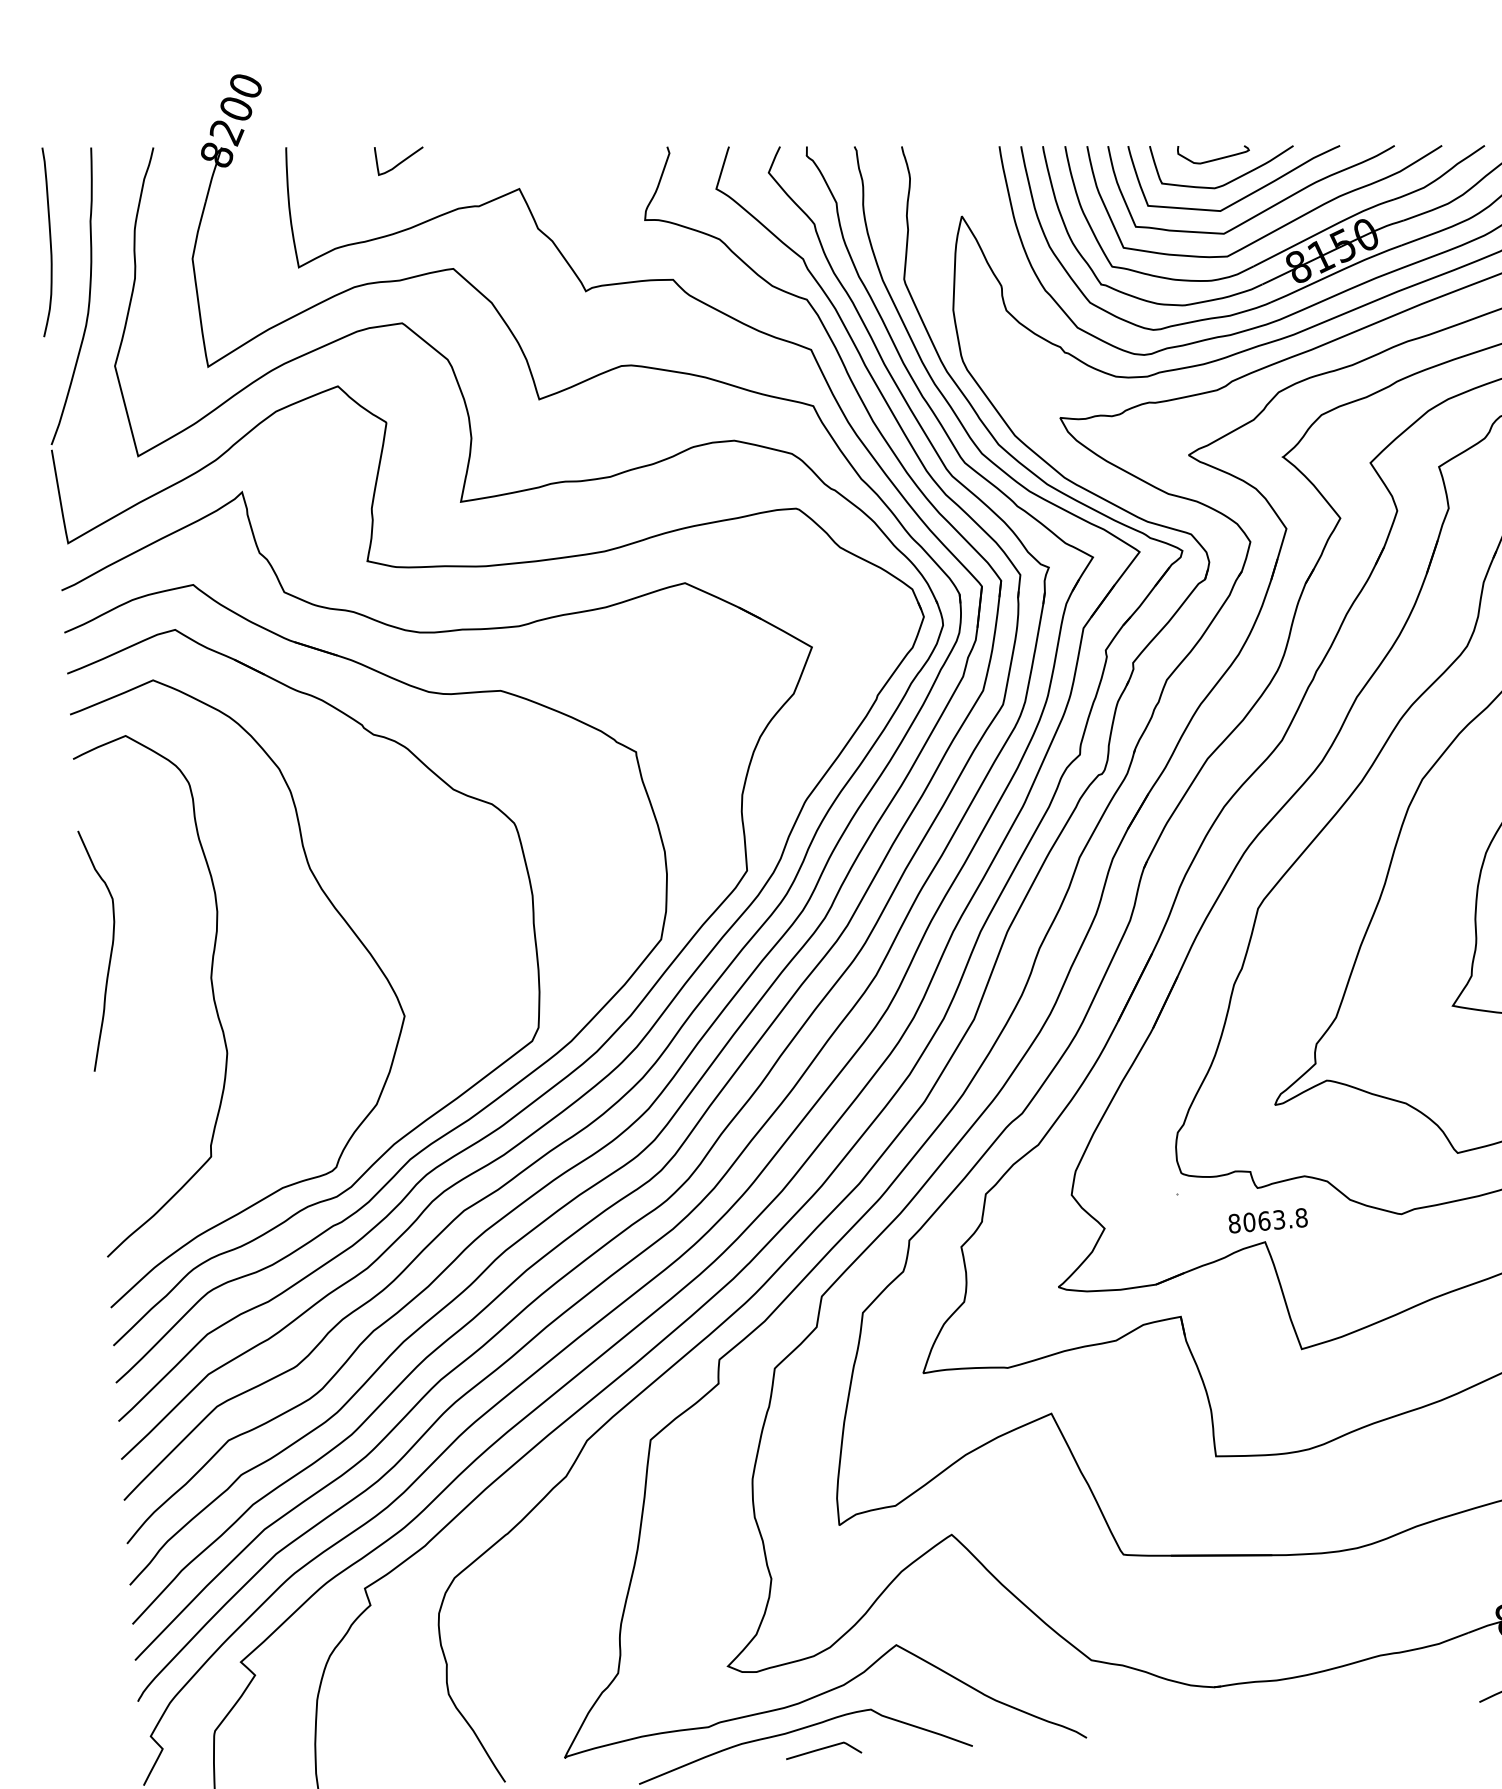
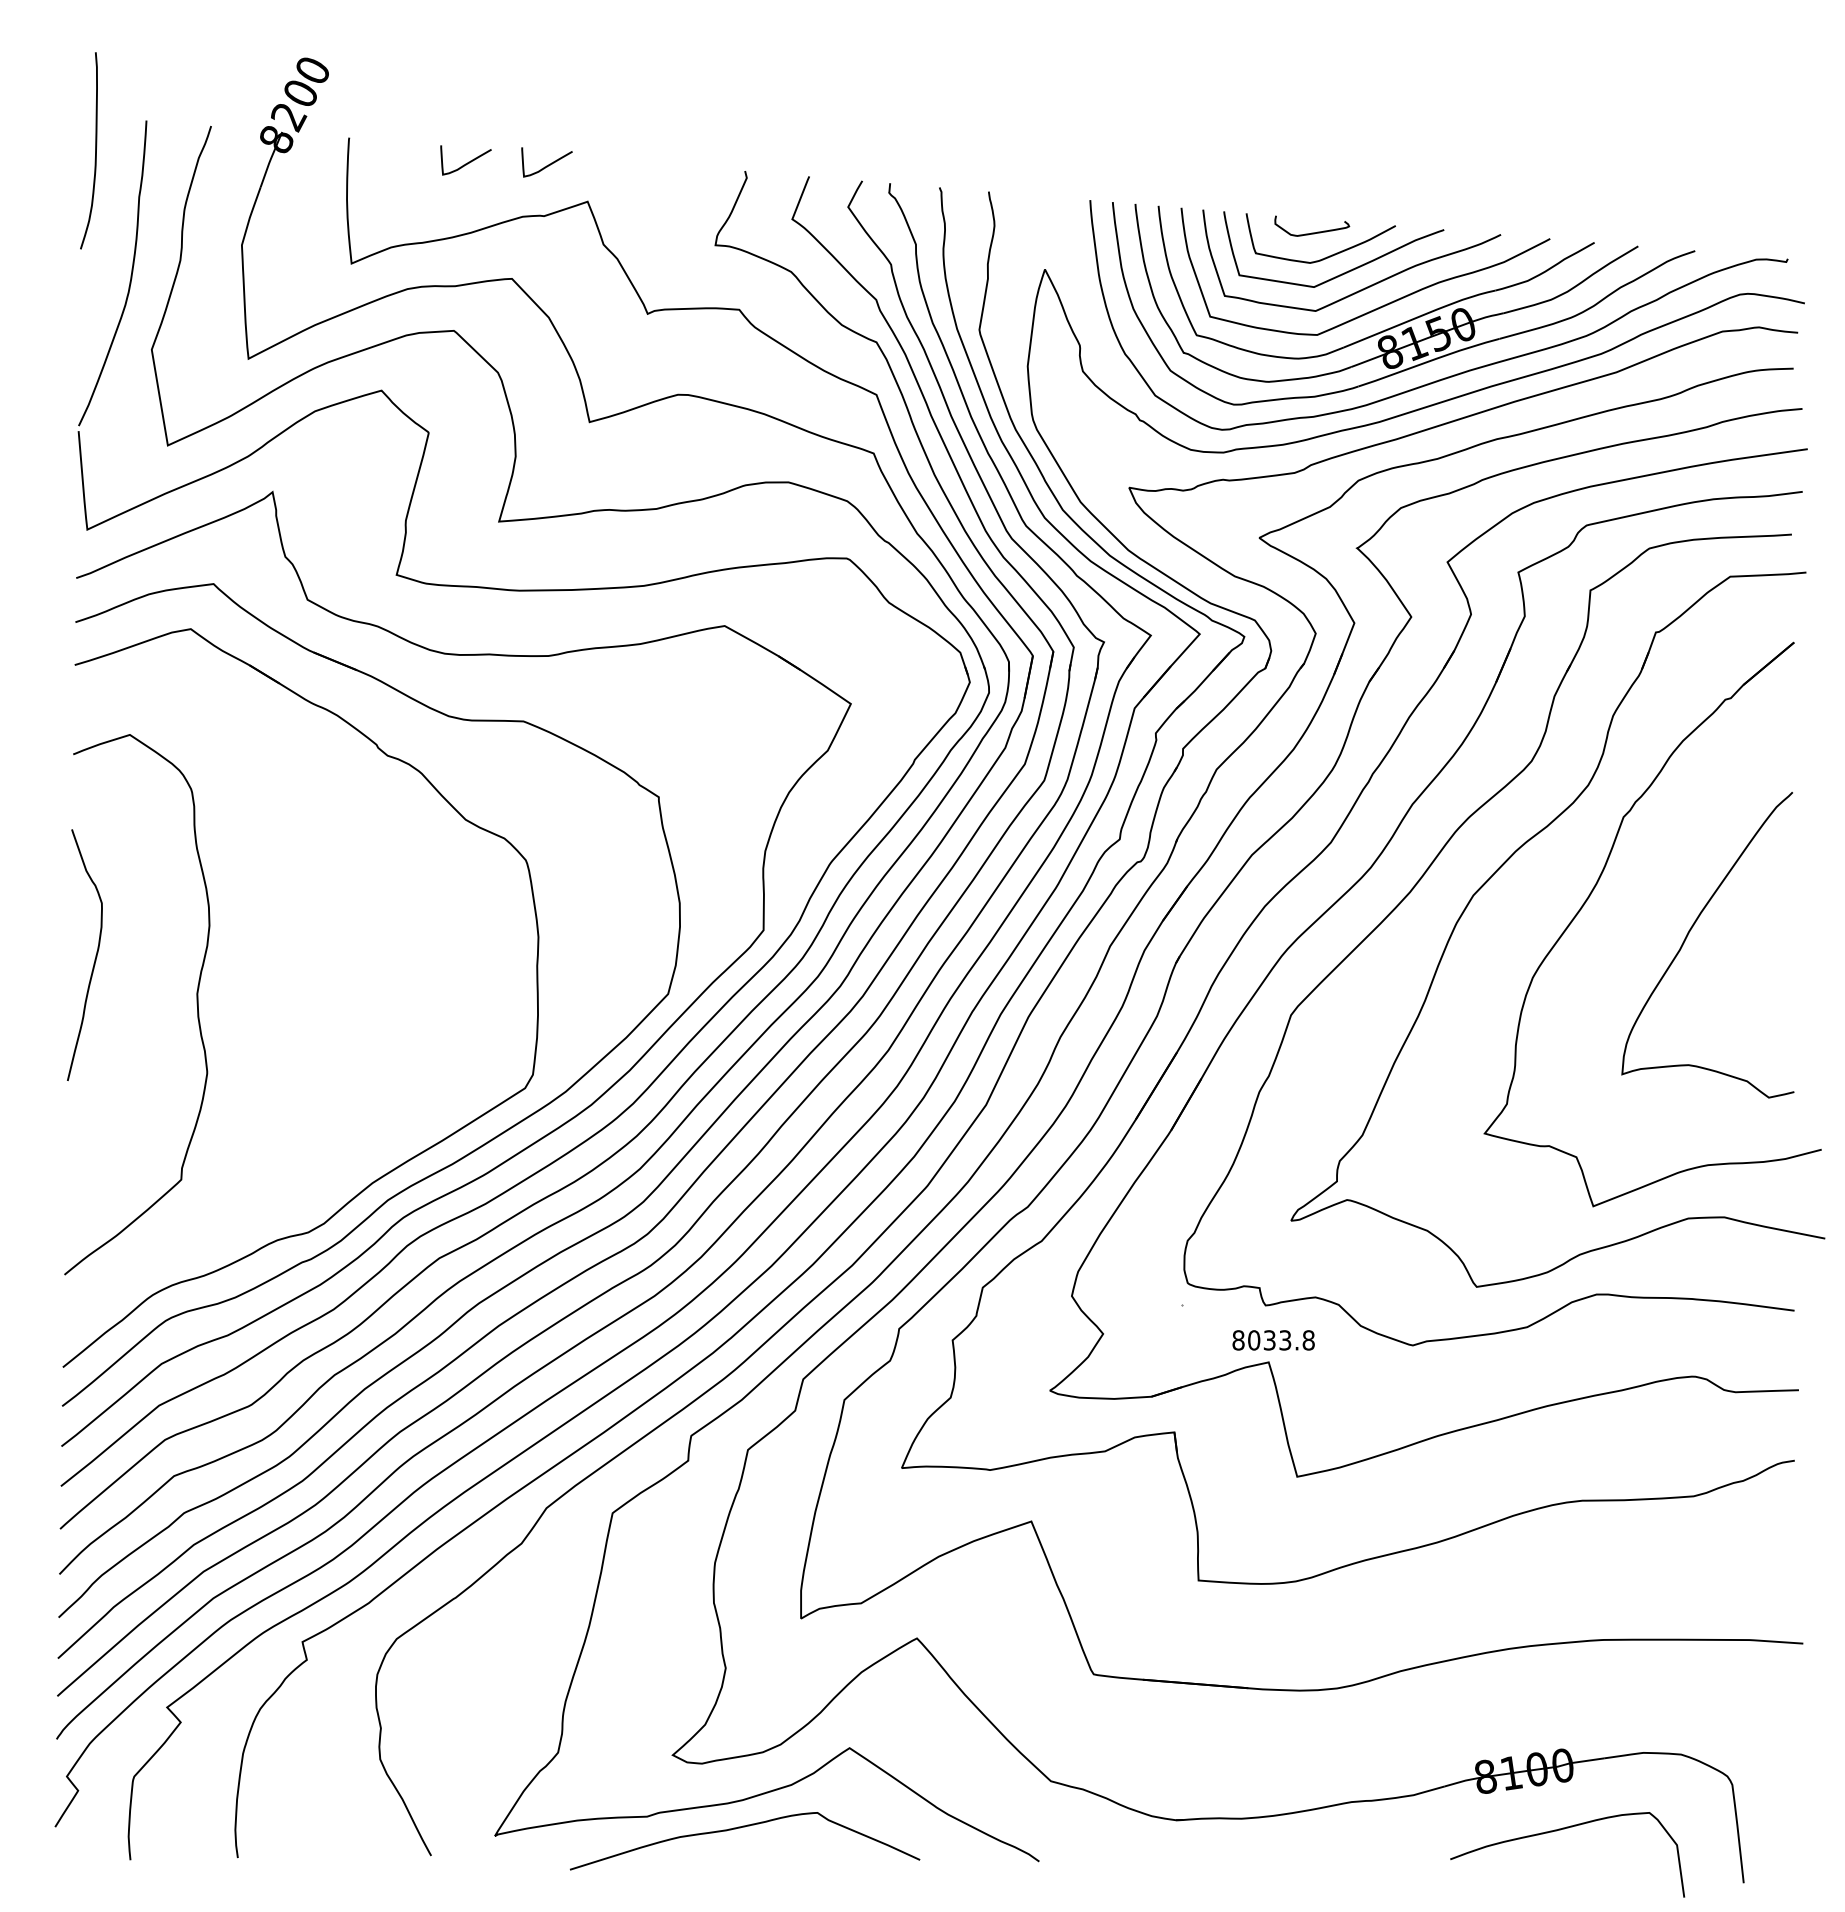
curve: (478, 156) -> (548, 164), added
curve: (50, 241) -> (95, 150), moved
curve: (334, 909) -> (331, 933), removed
text: (1264, 1221) -> (1269, 1340), 8063.8 -> 8033.8
curve: (823, 1748) -> (764, 1849), removed

